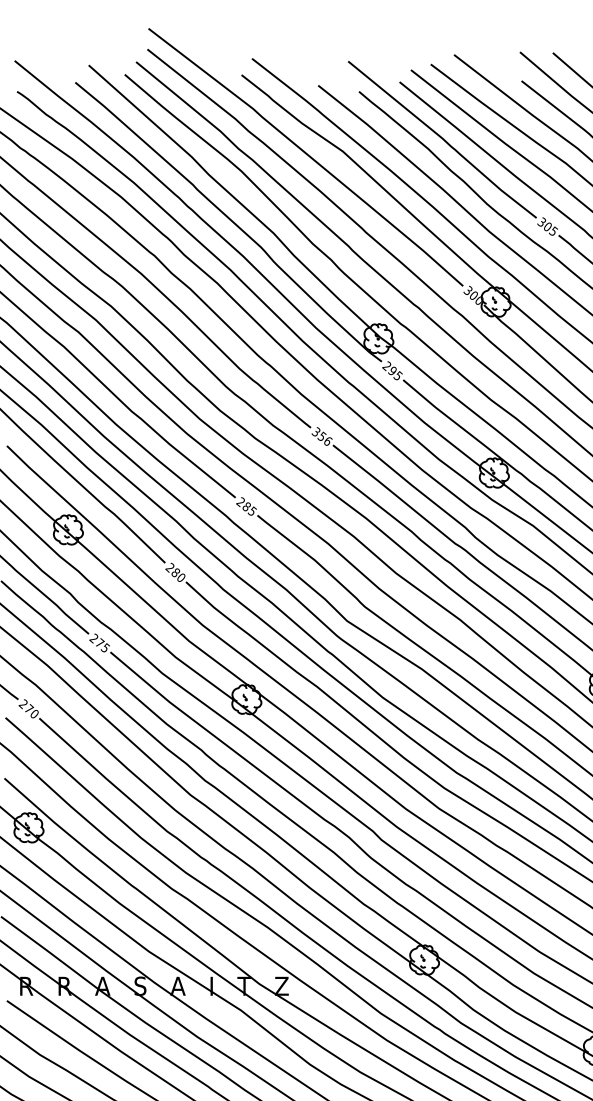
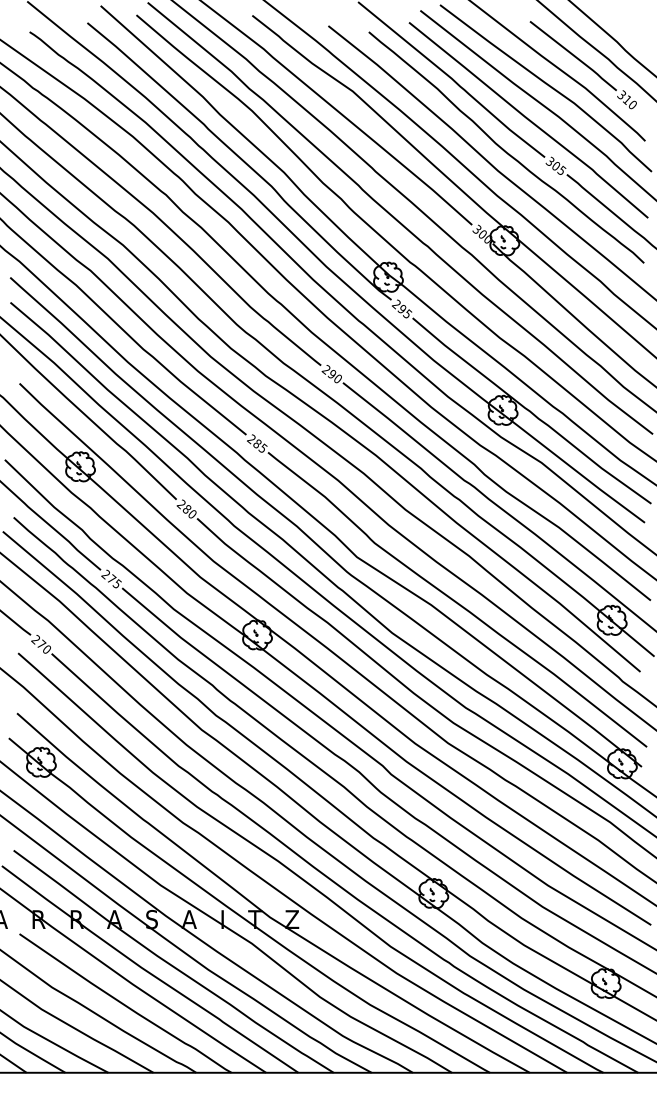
text: (321, 436) -> (331, 374), 356 -> 290

